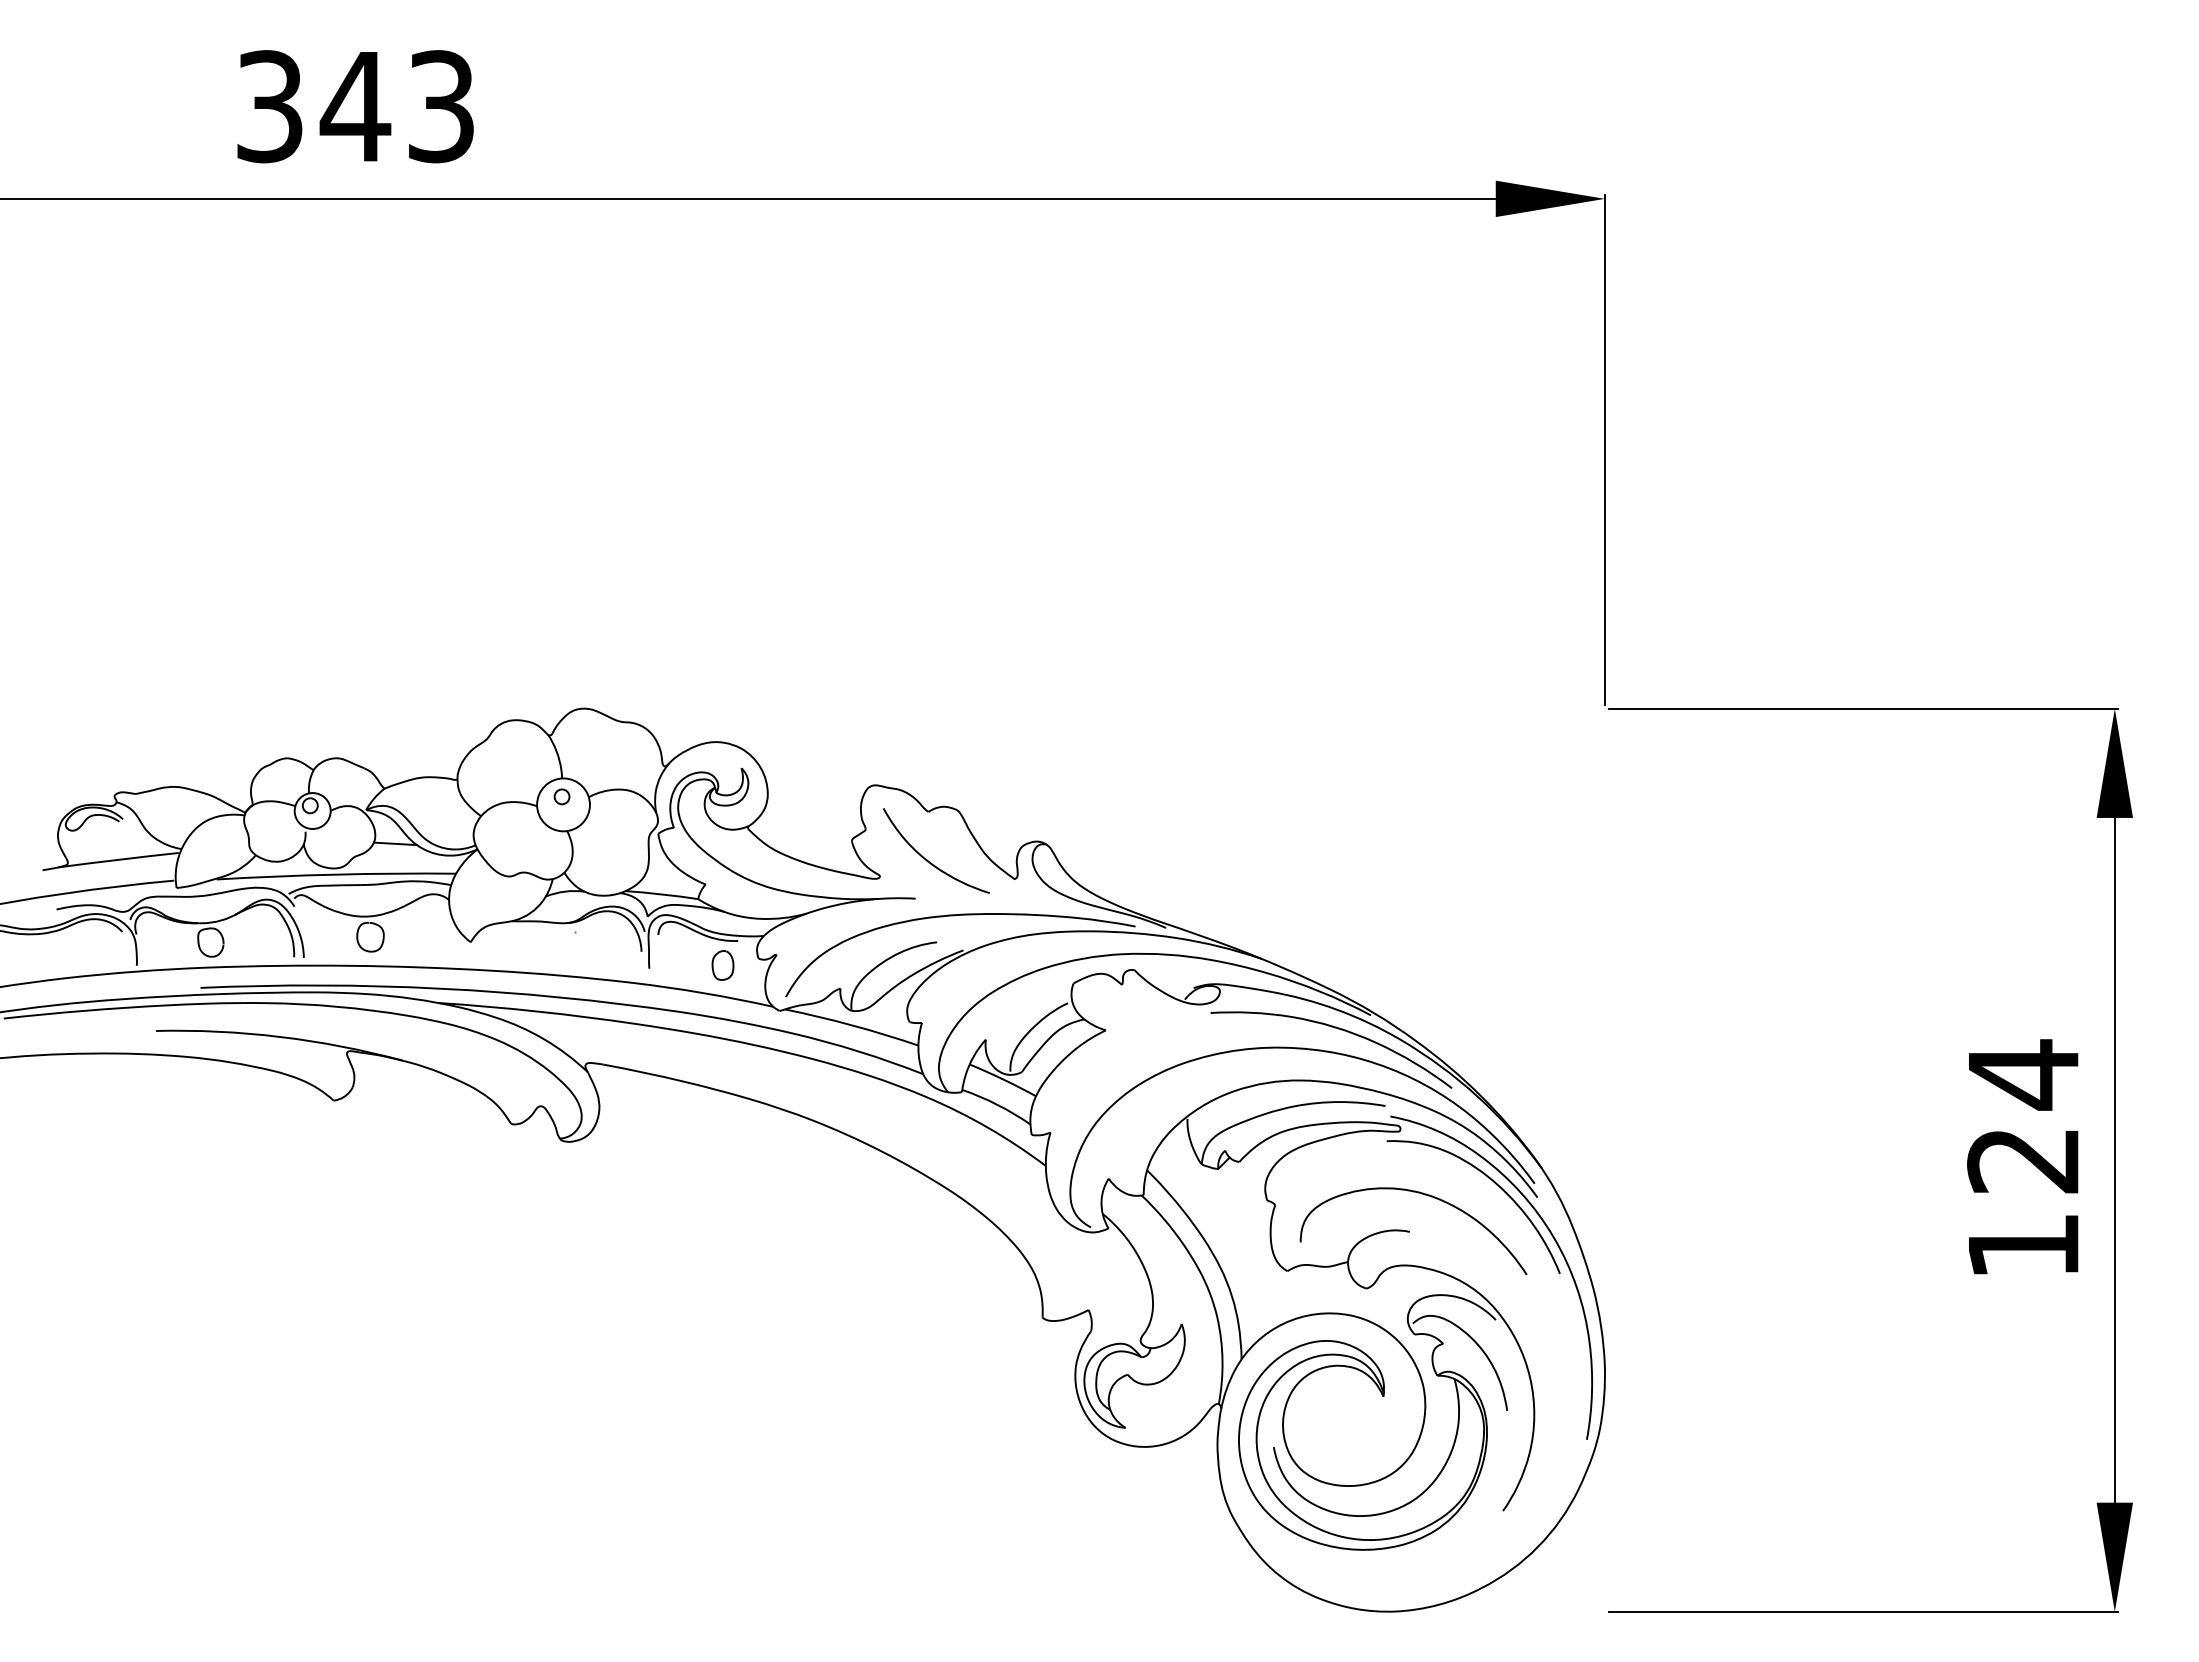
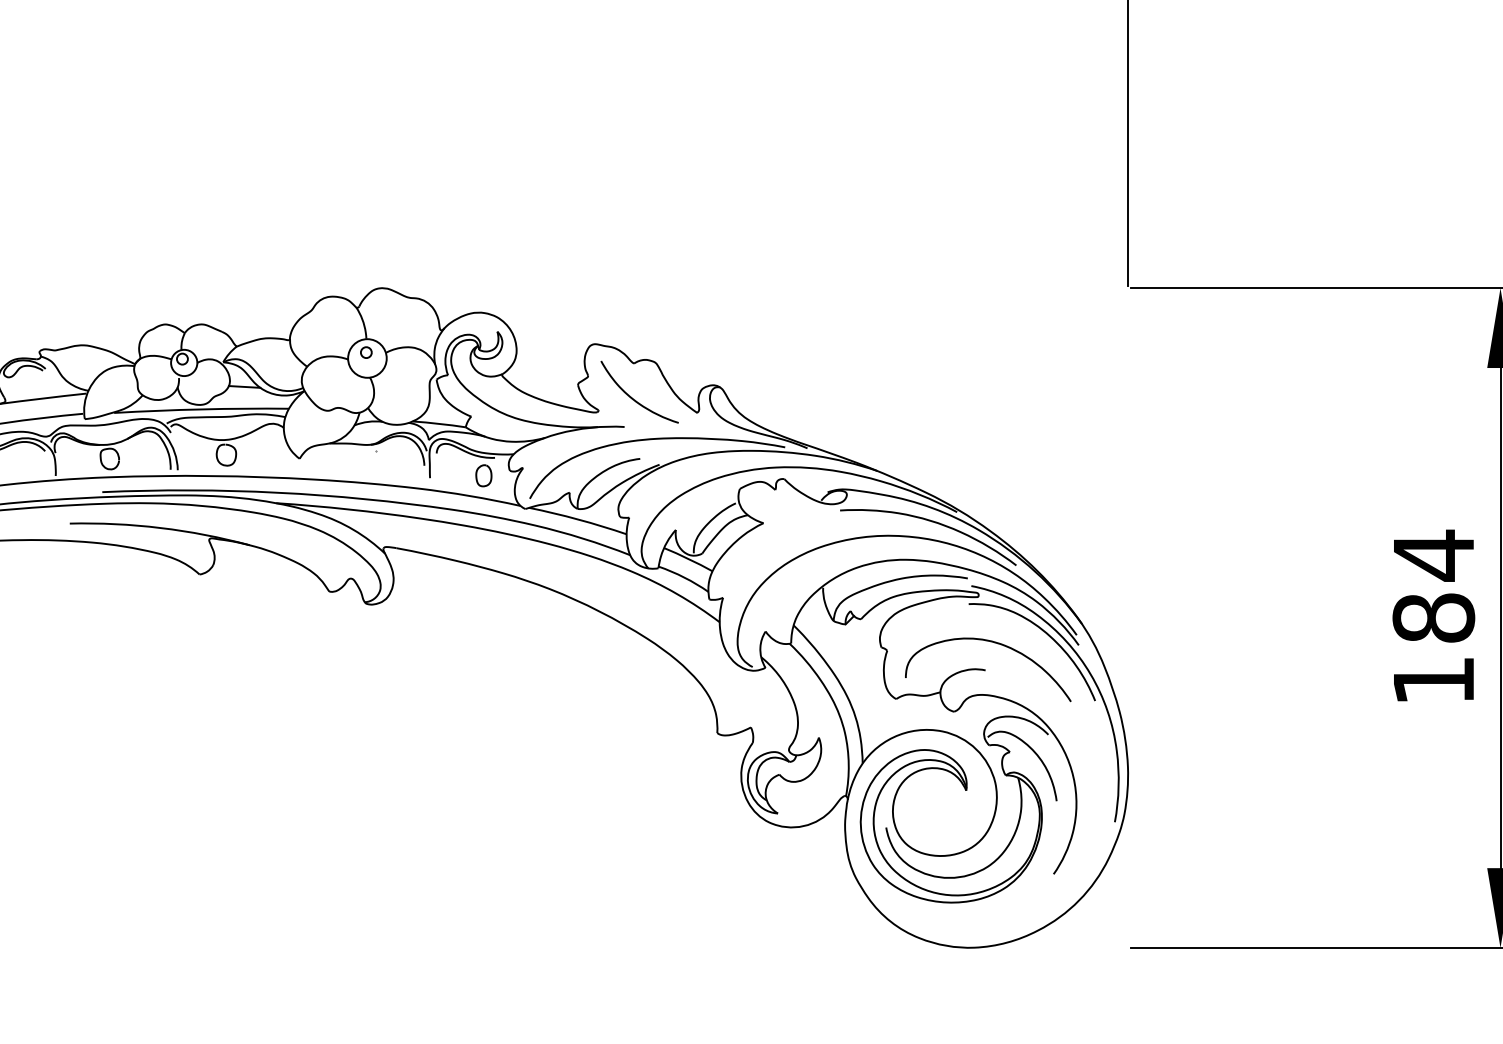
text: (2023, 1159) -> (1433, 617), 124 -> 184

